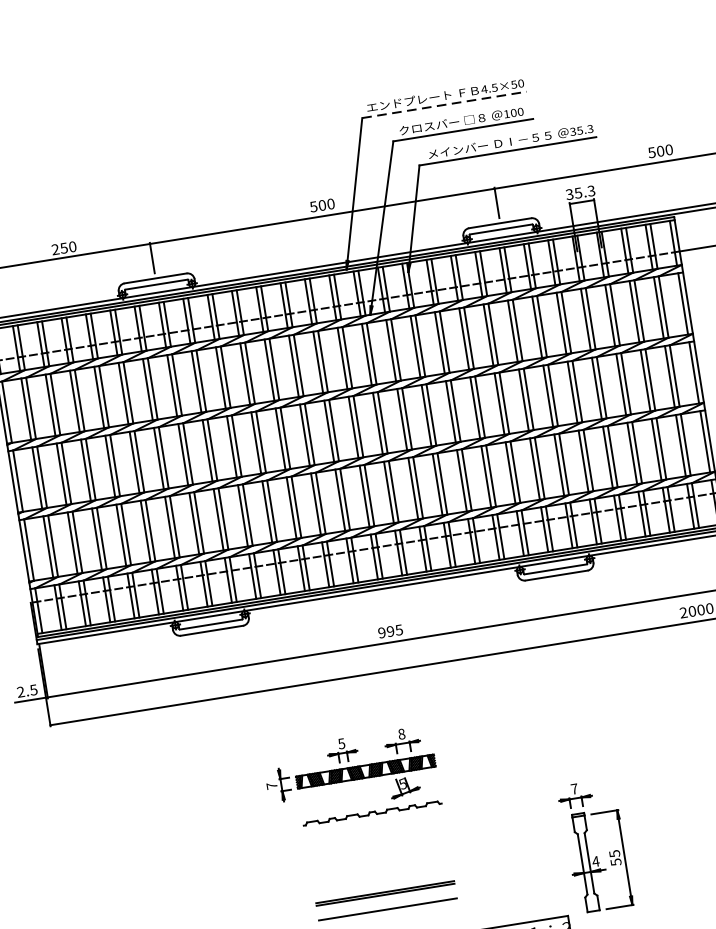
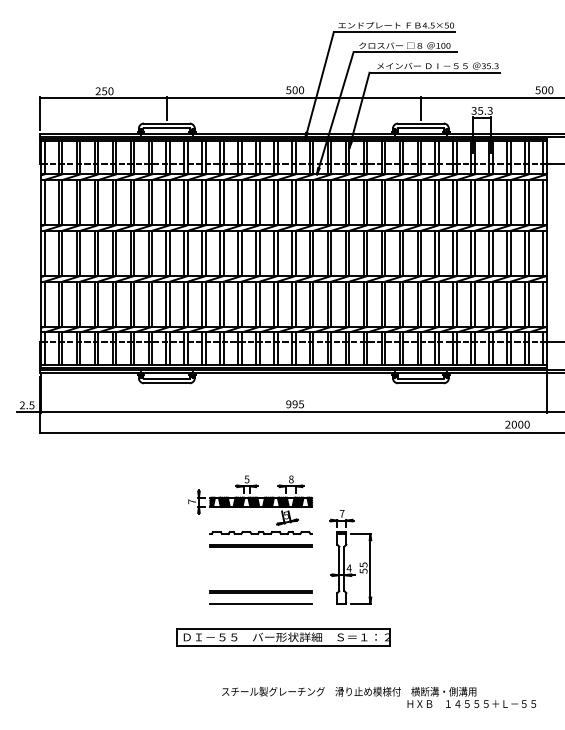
line: (444, 105) -> (394, 32), dashed -> solid
line: (374, 830) -> (260, 545), added
part: (595, 846) -> (350, 557), moved

